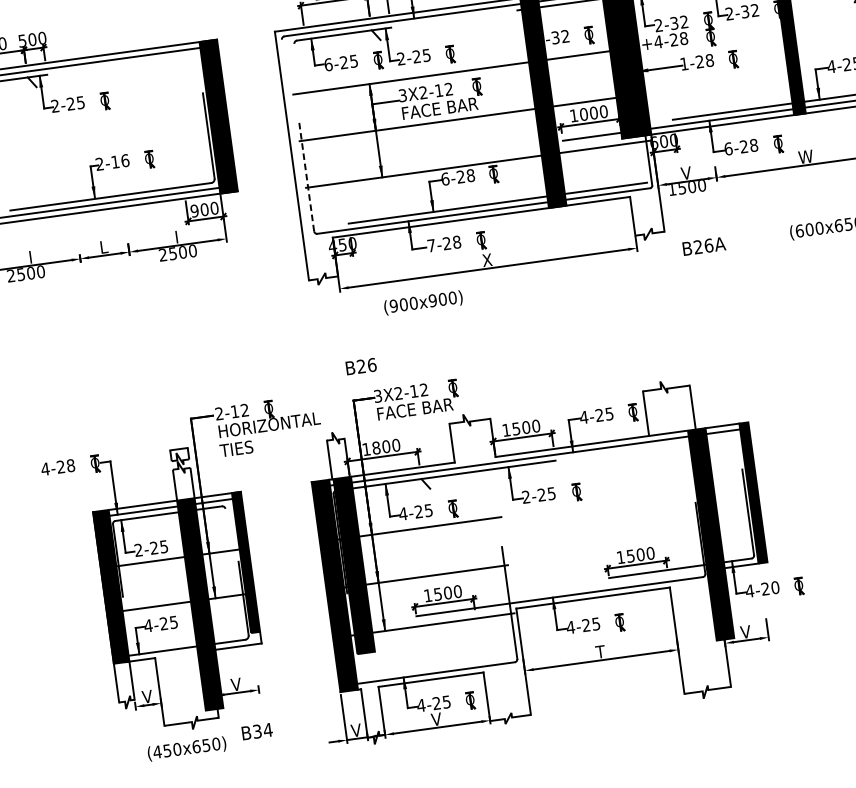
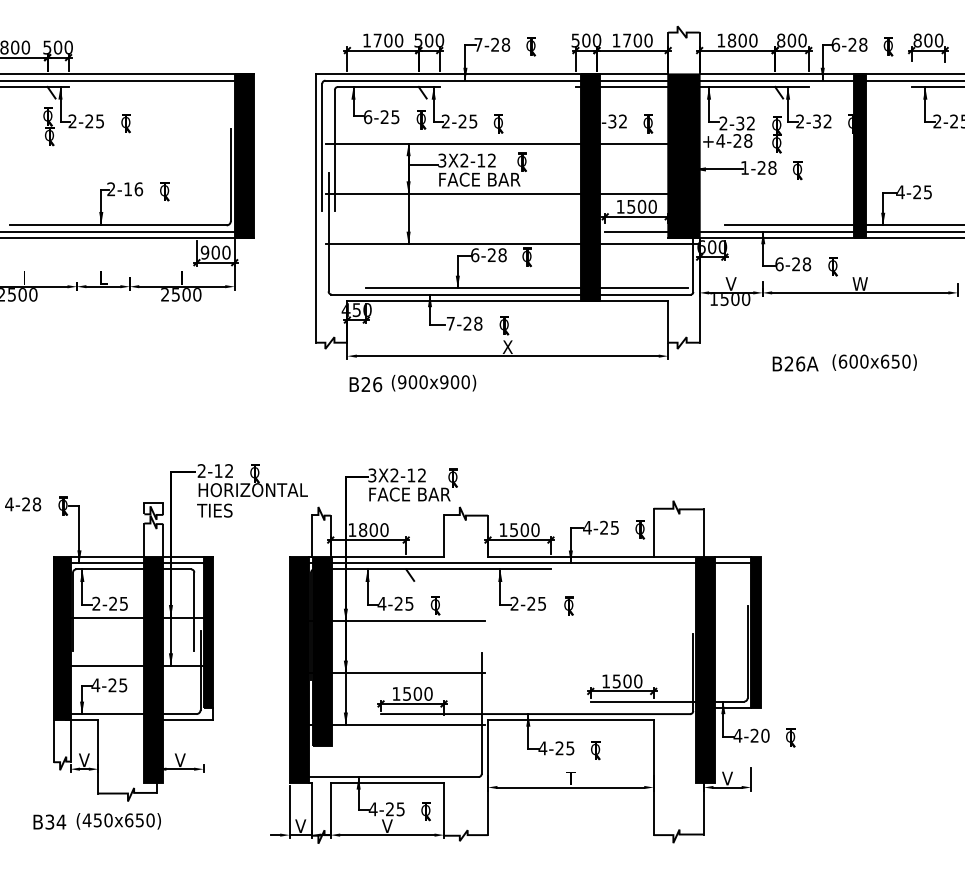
line: (290, 97) -> (322, 146), added
line: (301, 99) -> (334, 150), added
part: (33, 113) -> (48, 126), added
text: (584, 114) -> (631, 206), 1000 -> 1500
line: (306, 175) -> (328, 231), dashed -> solid
text: (704, 245) -> (795, 363), moved
text: (360, 366) -> (365, 384), moved
line: (230, 544) -> (194, 611), added
text: (256, 731) -> (49, 821), moved

